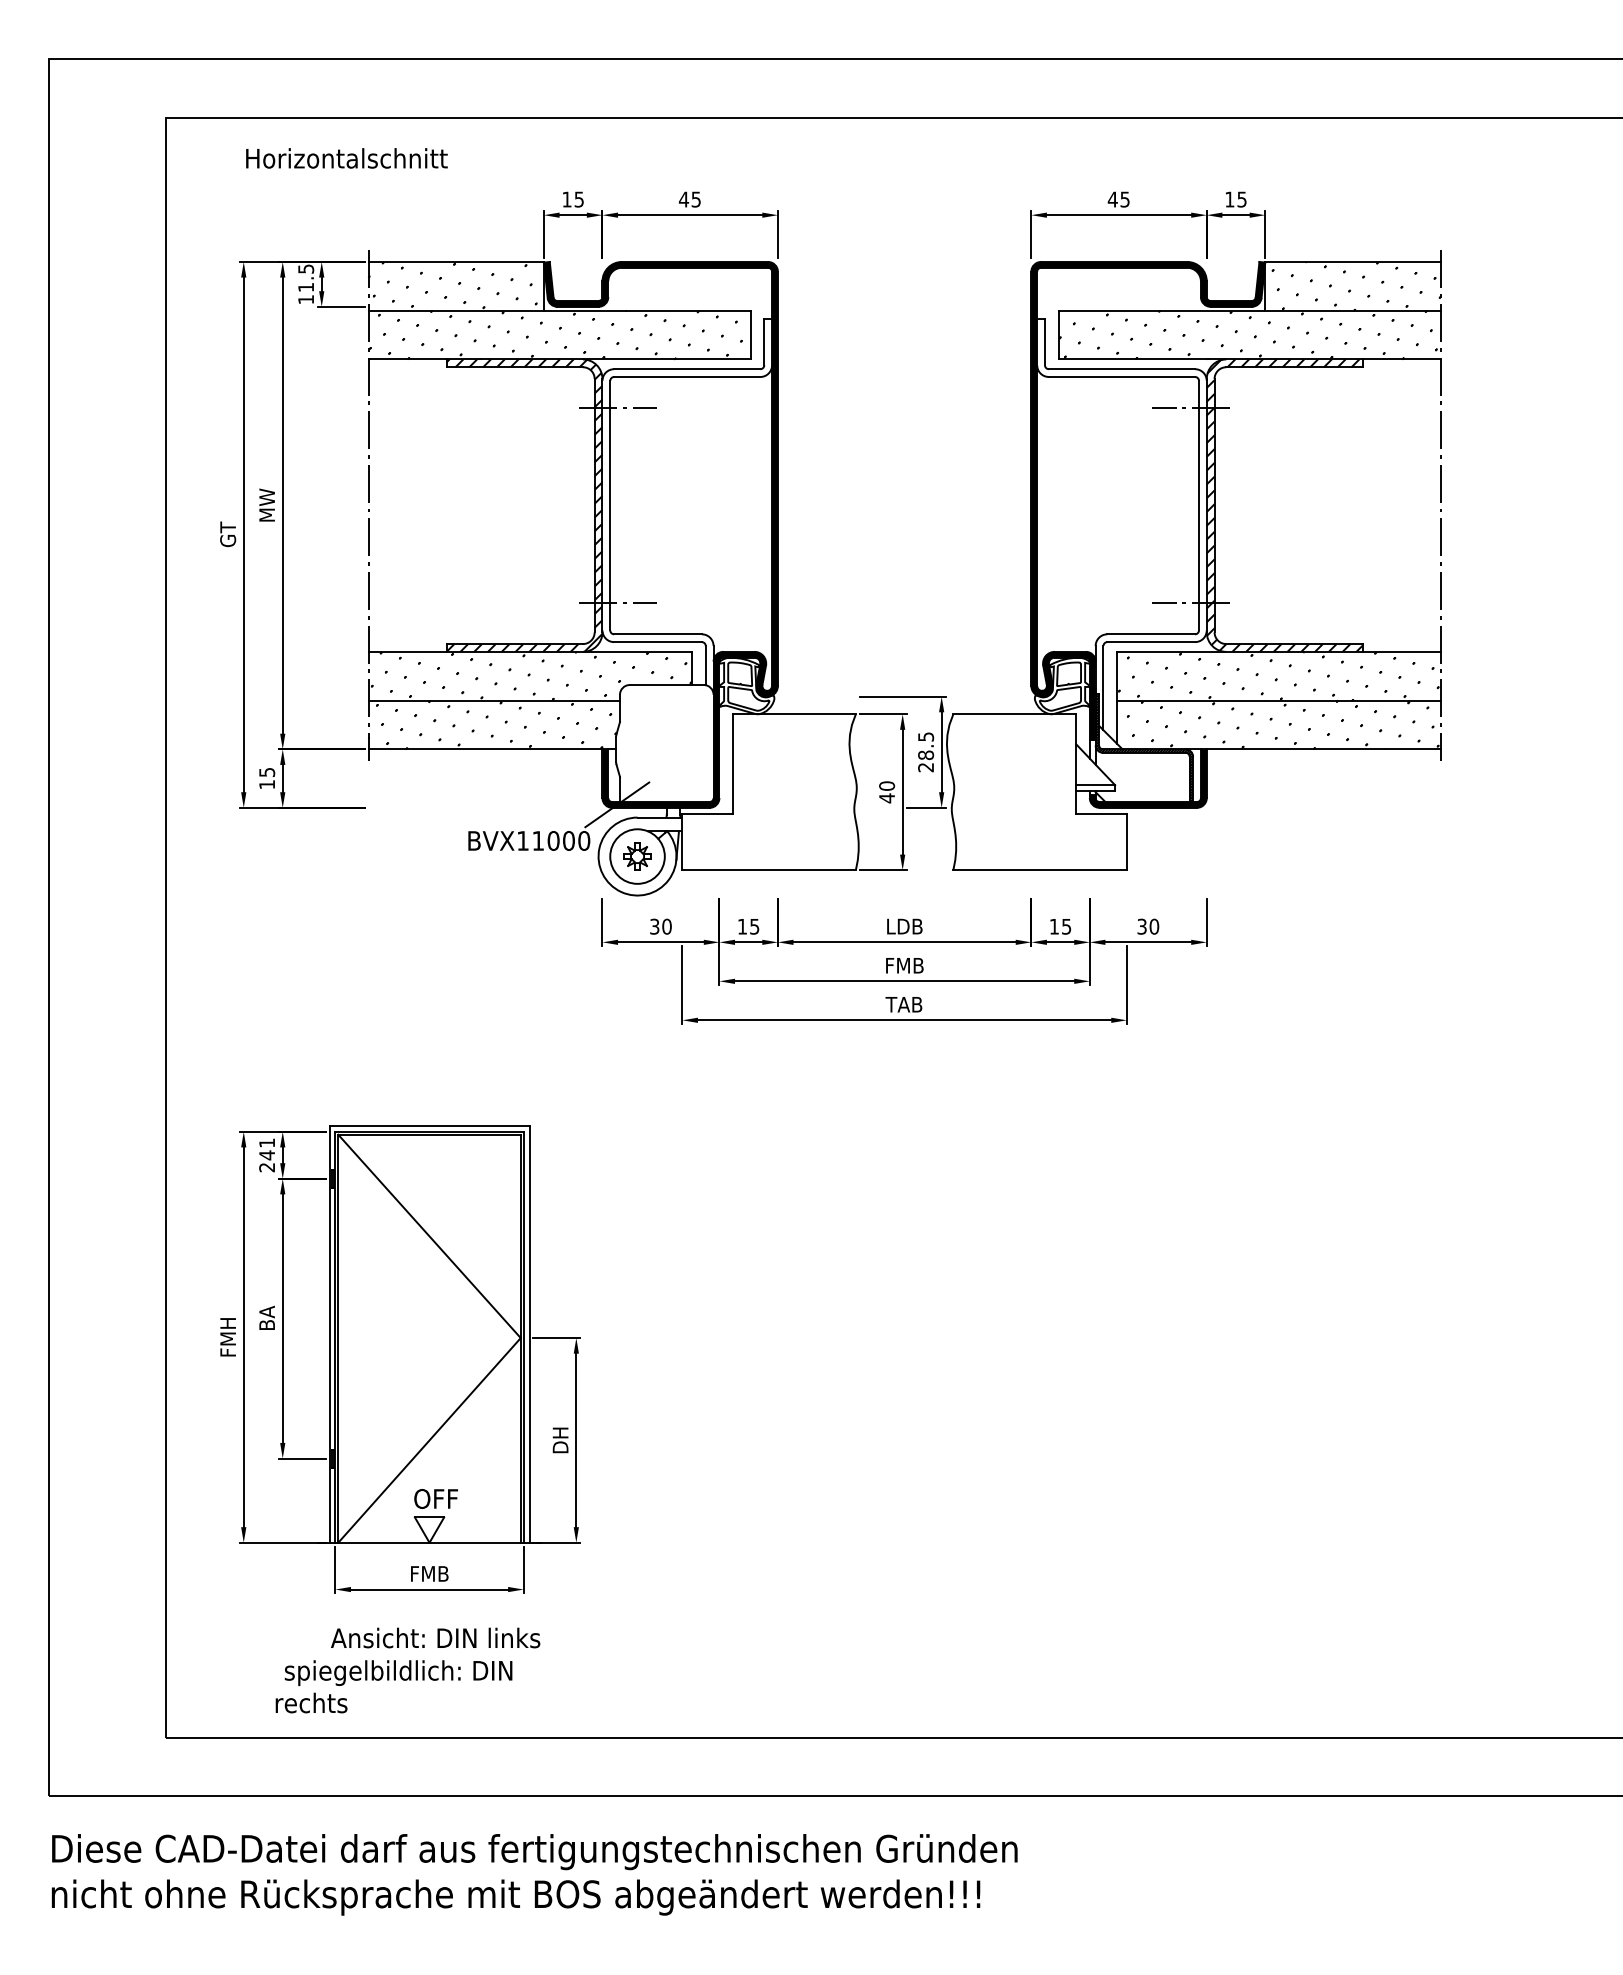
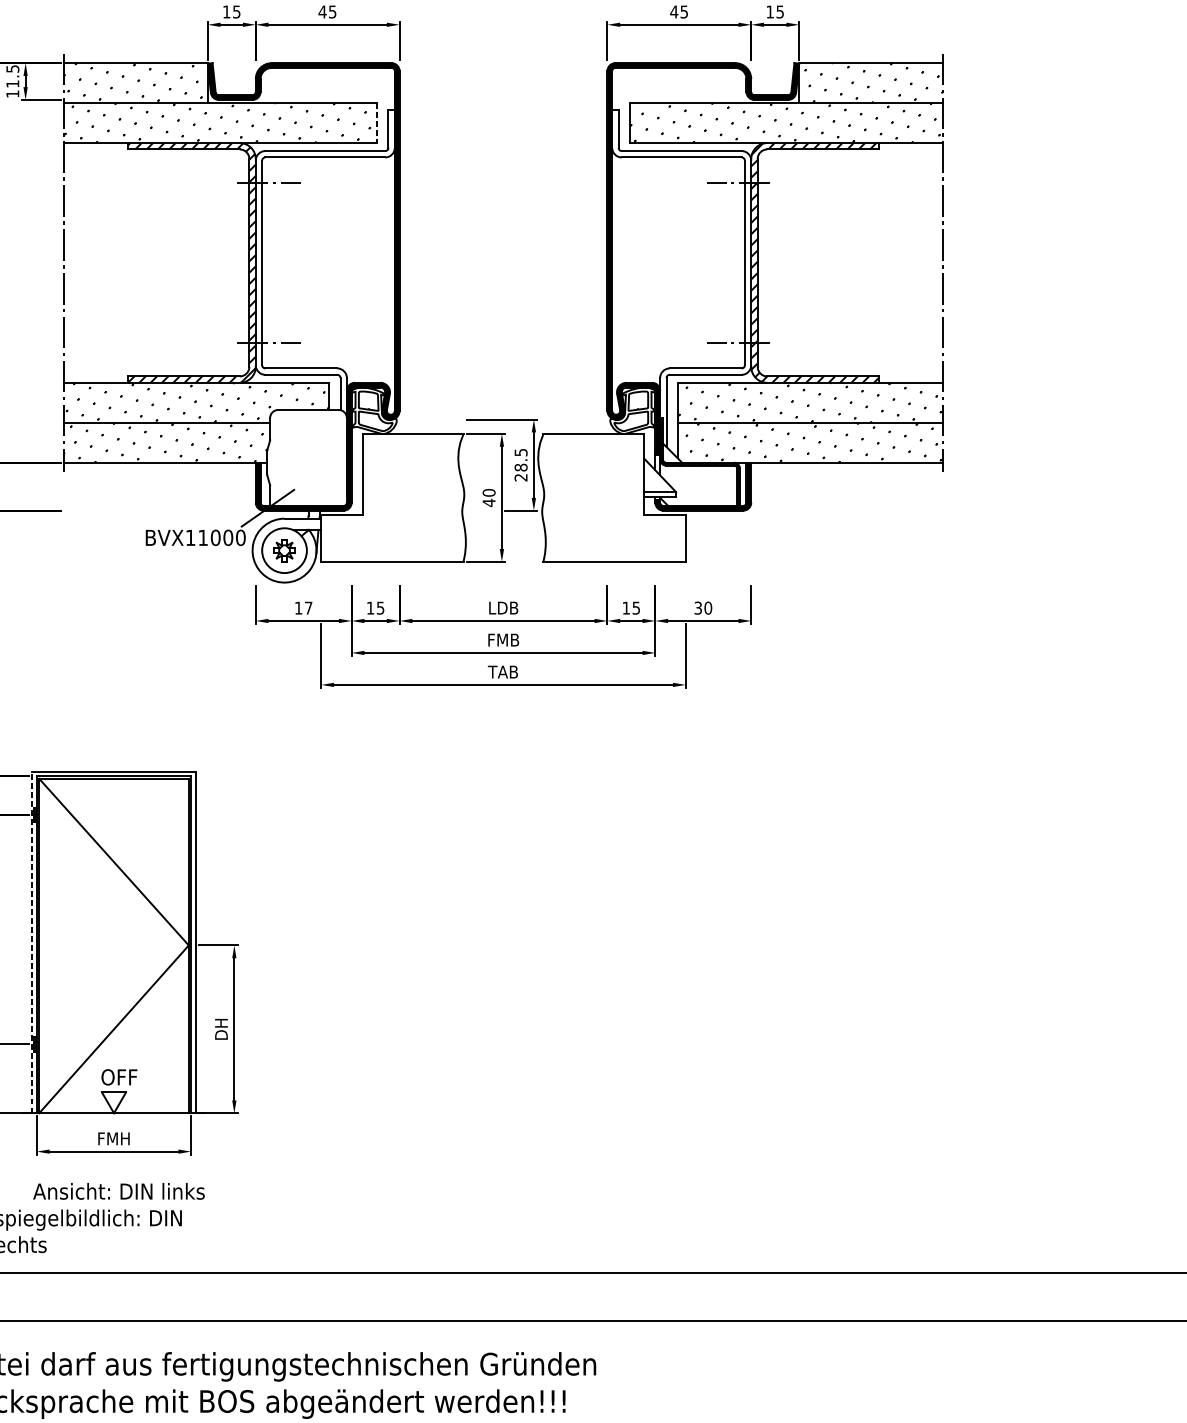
line: (750, 335) -> (377, 123), solid -> dashed
text: (660, 926) -> (303, 607), 30 -> 17
line: (329, 1333) -> (31, 941), solid -> dashed
text: (429, 1573) -> (113, 1138), FMB -> FMH

